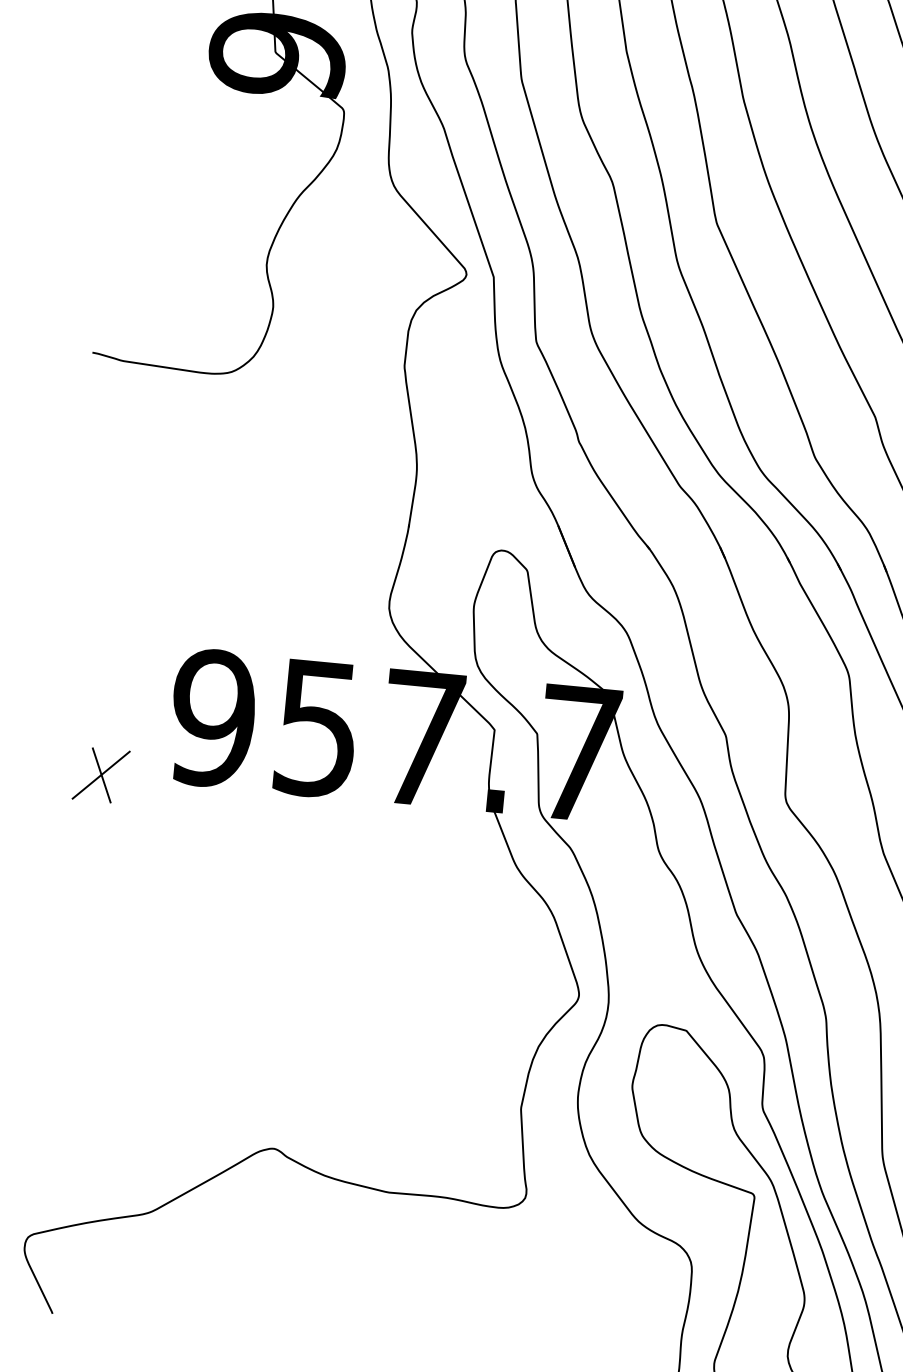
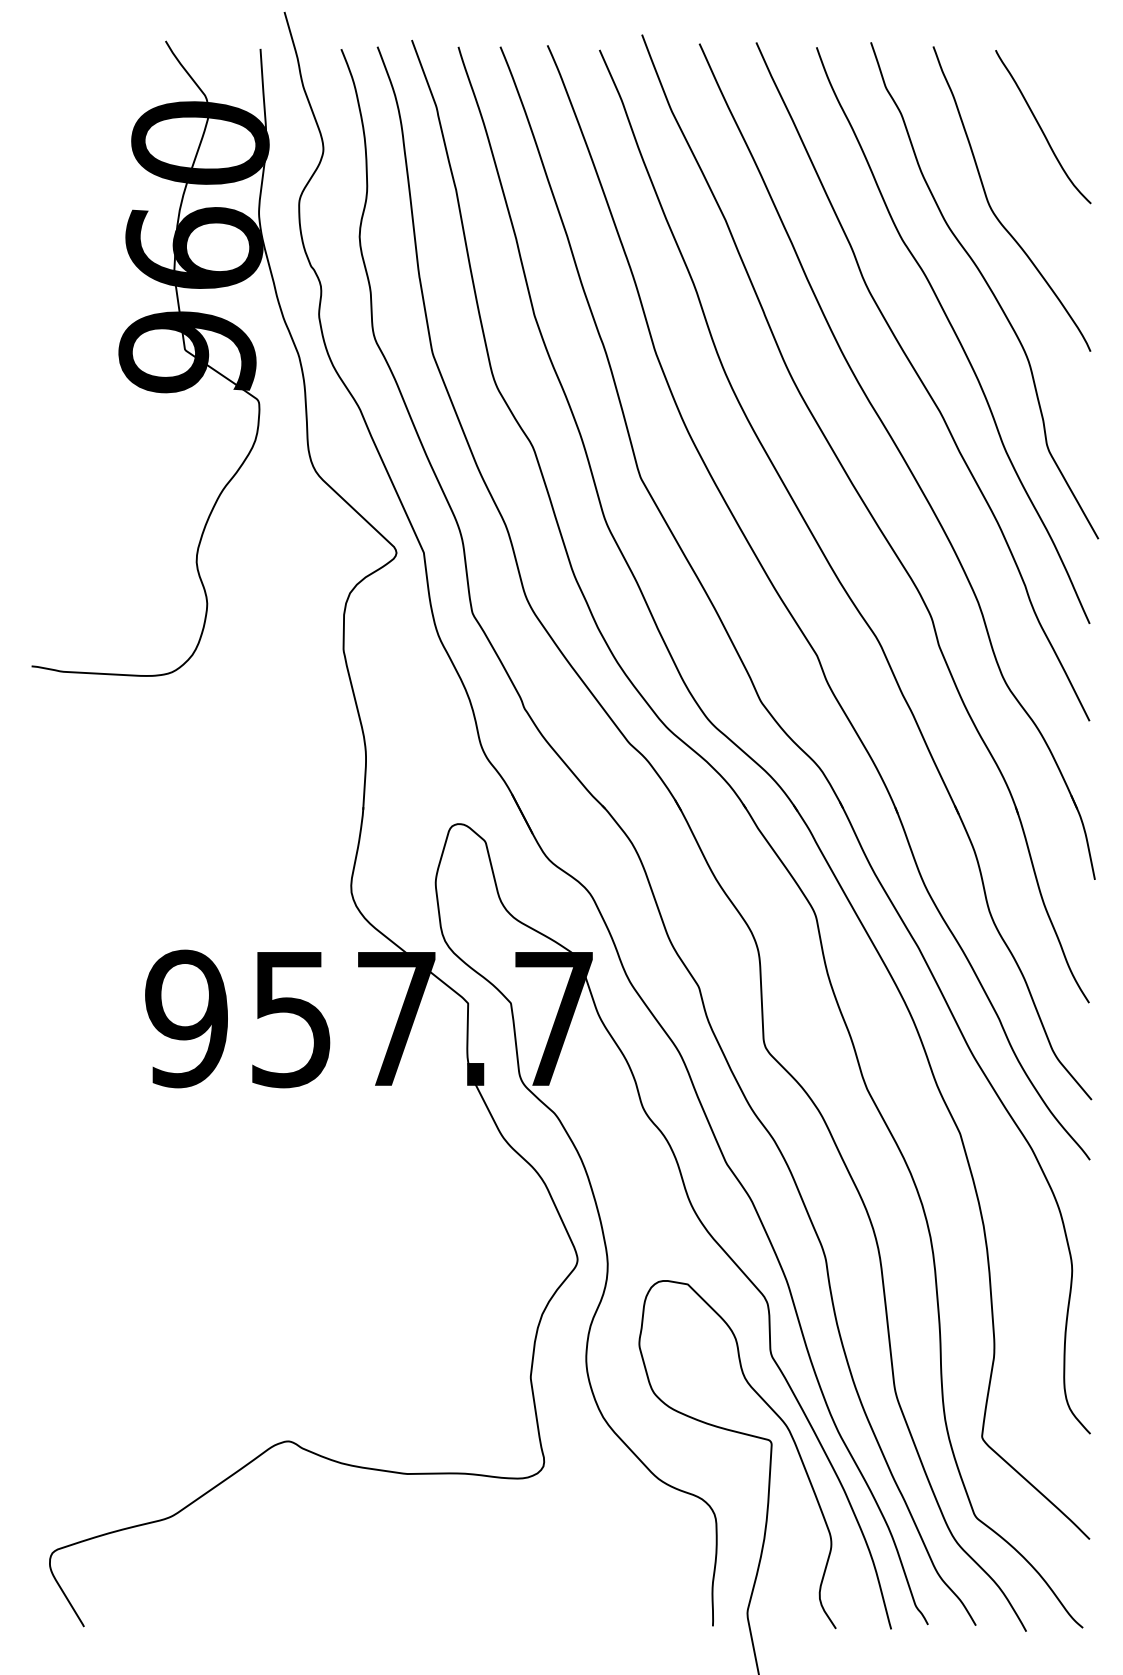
part: (100, 775) -> (80, 1086), removed

